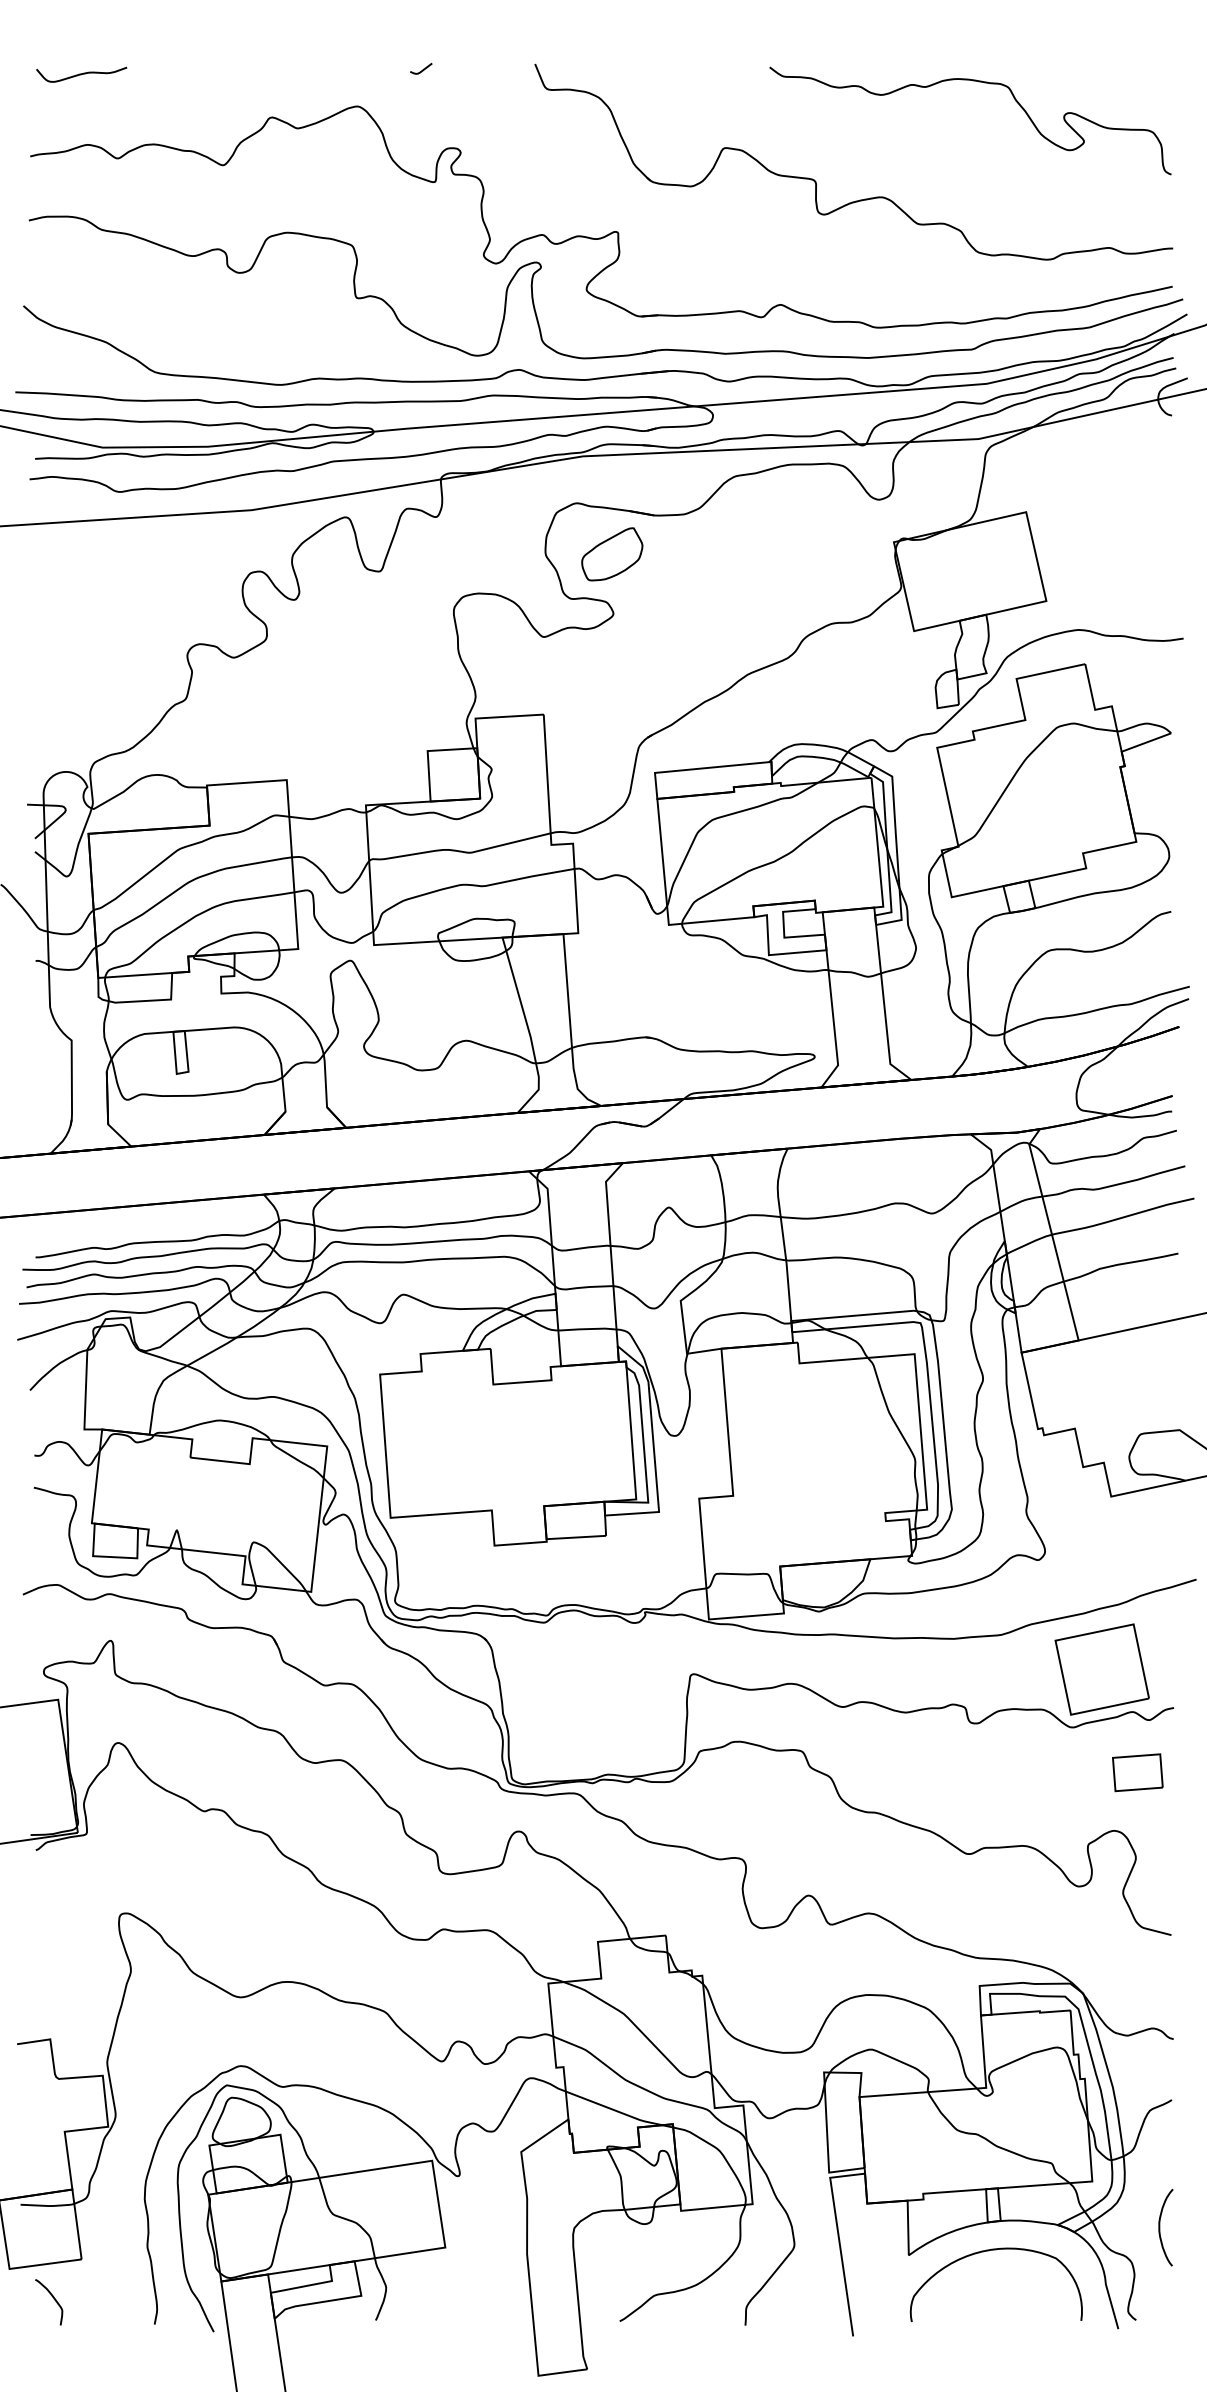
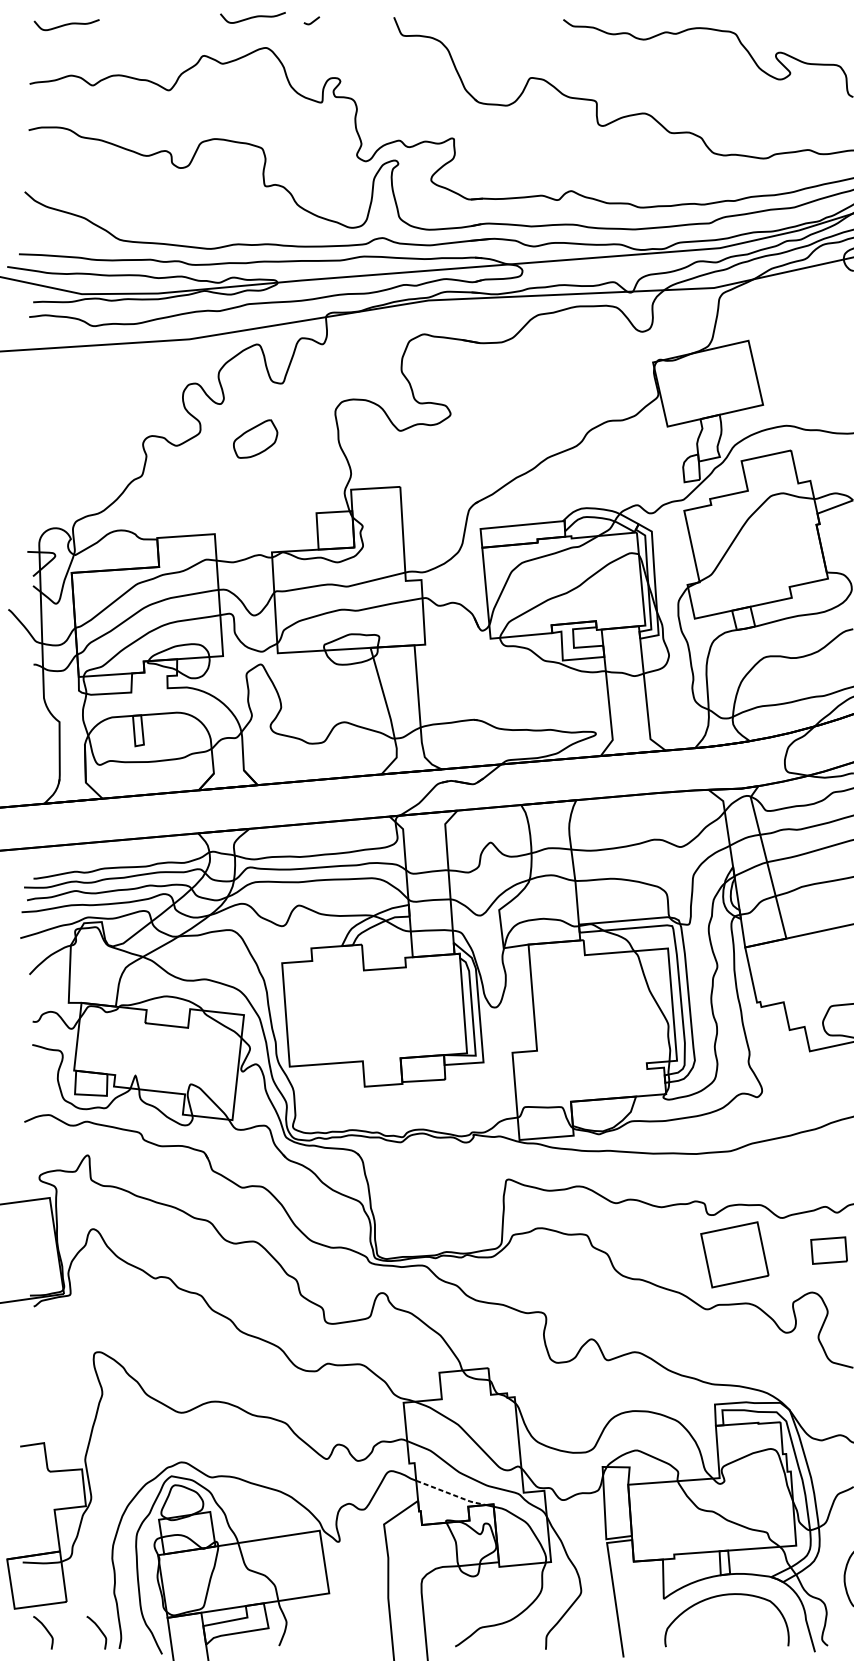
curve: (339, 64) -> (252, 17), added
part: (612, 554) -> (255, 439), moved
part: (1101, 1669) -> (734, 1254), moved
line: (615, 2110) -> (452, 1494), solid -> dashed
curve: (128, 2300) -> (100, 1631), added

